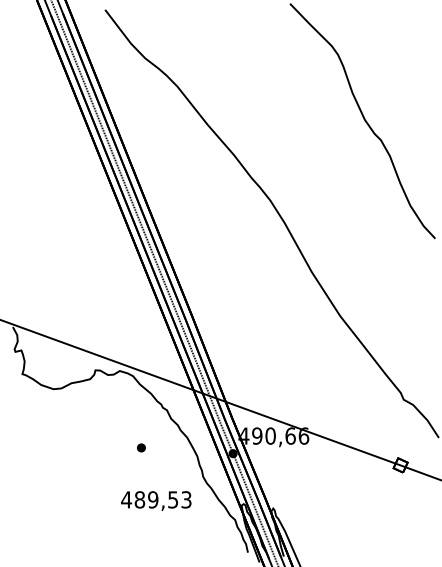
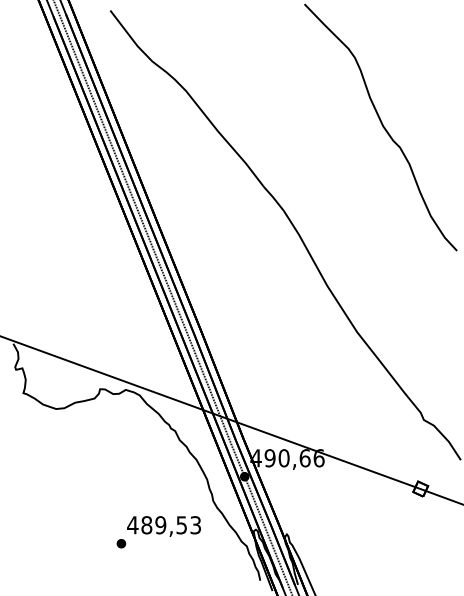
part: (141, 447) -> (121, 543), moved

